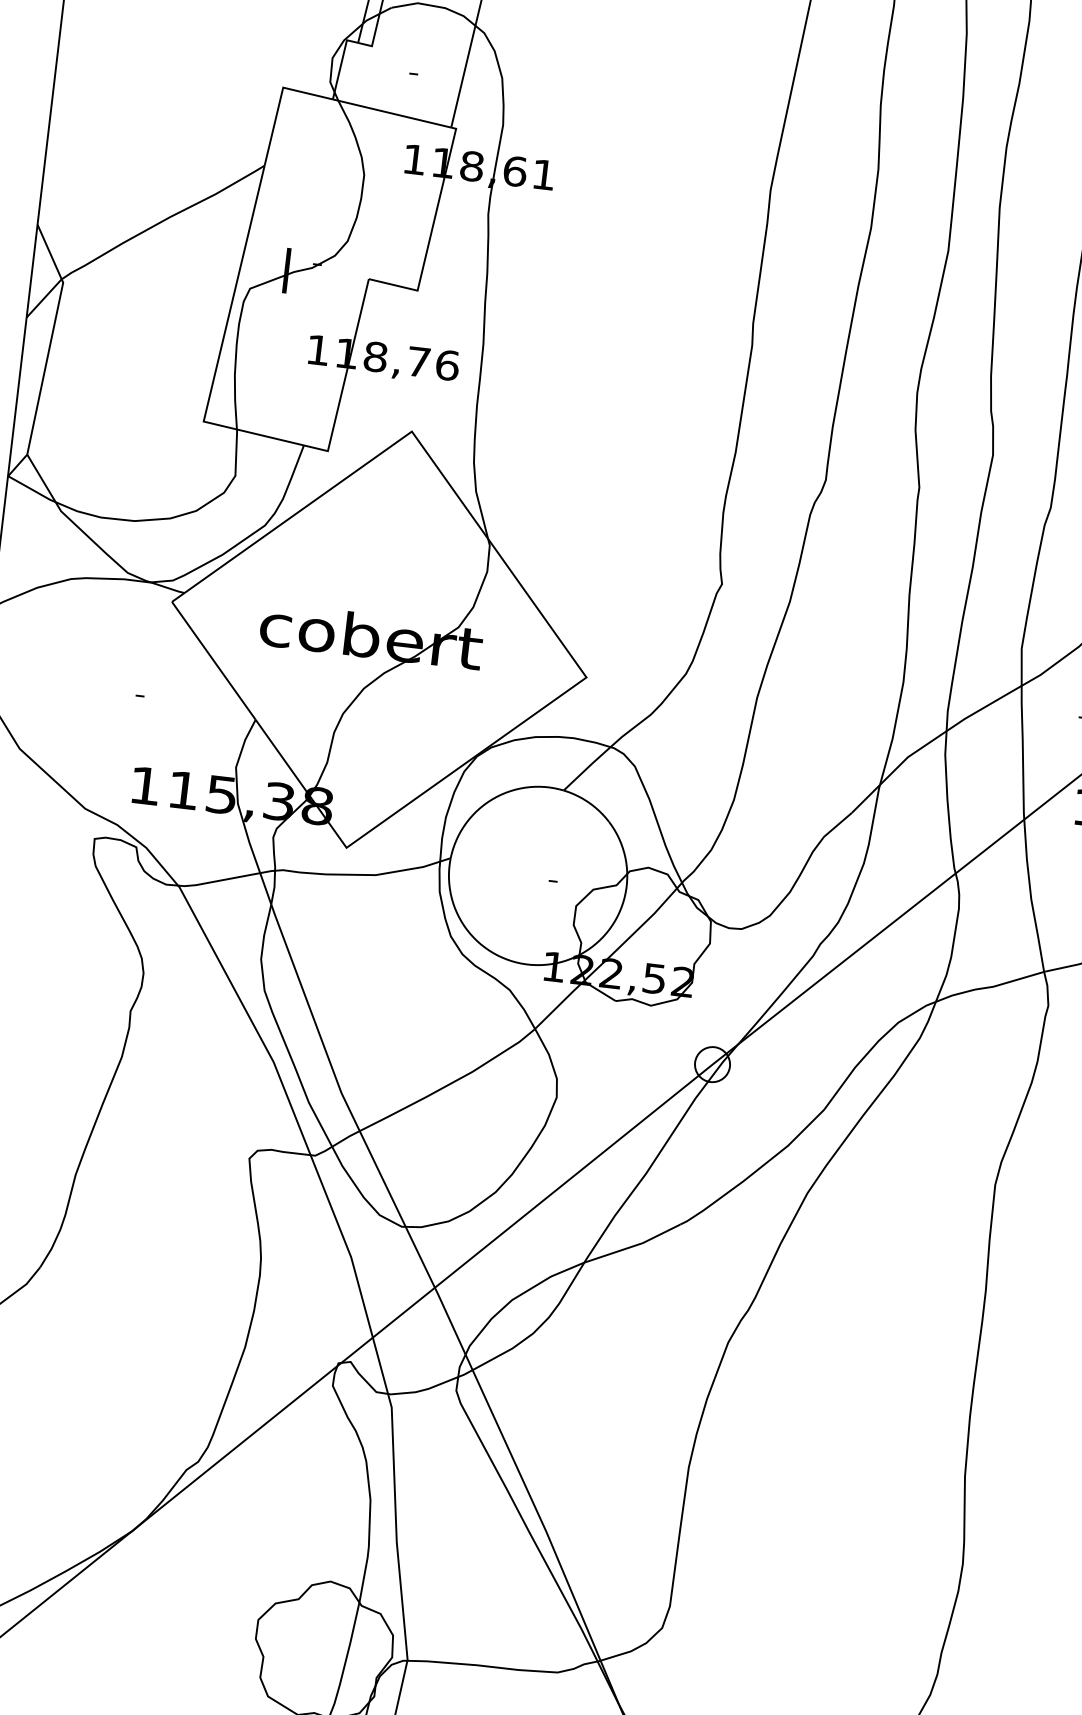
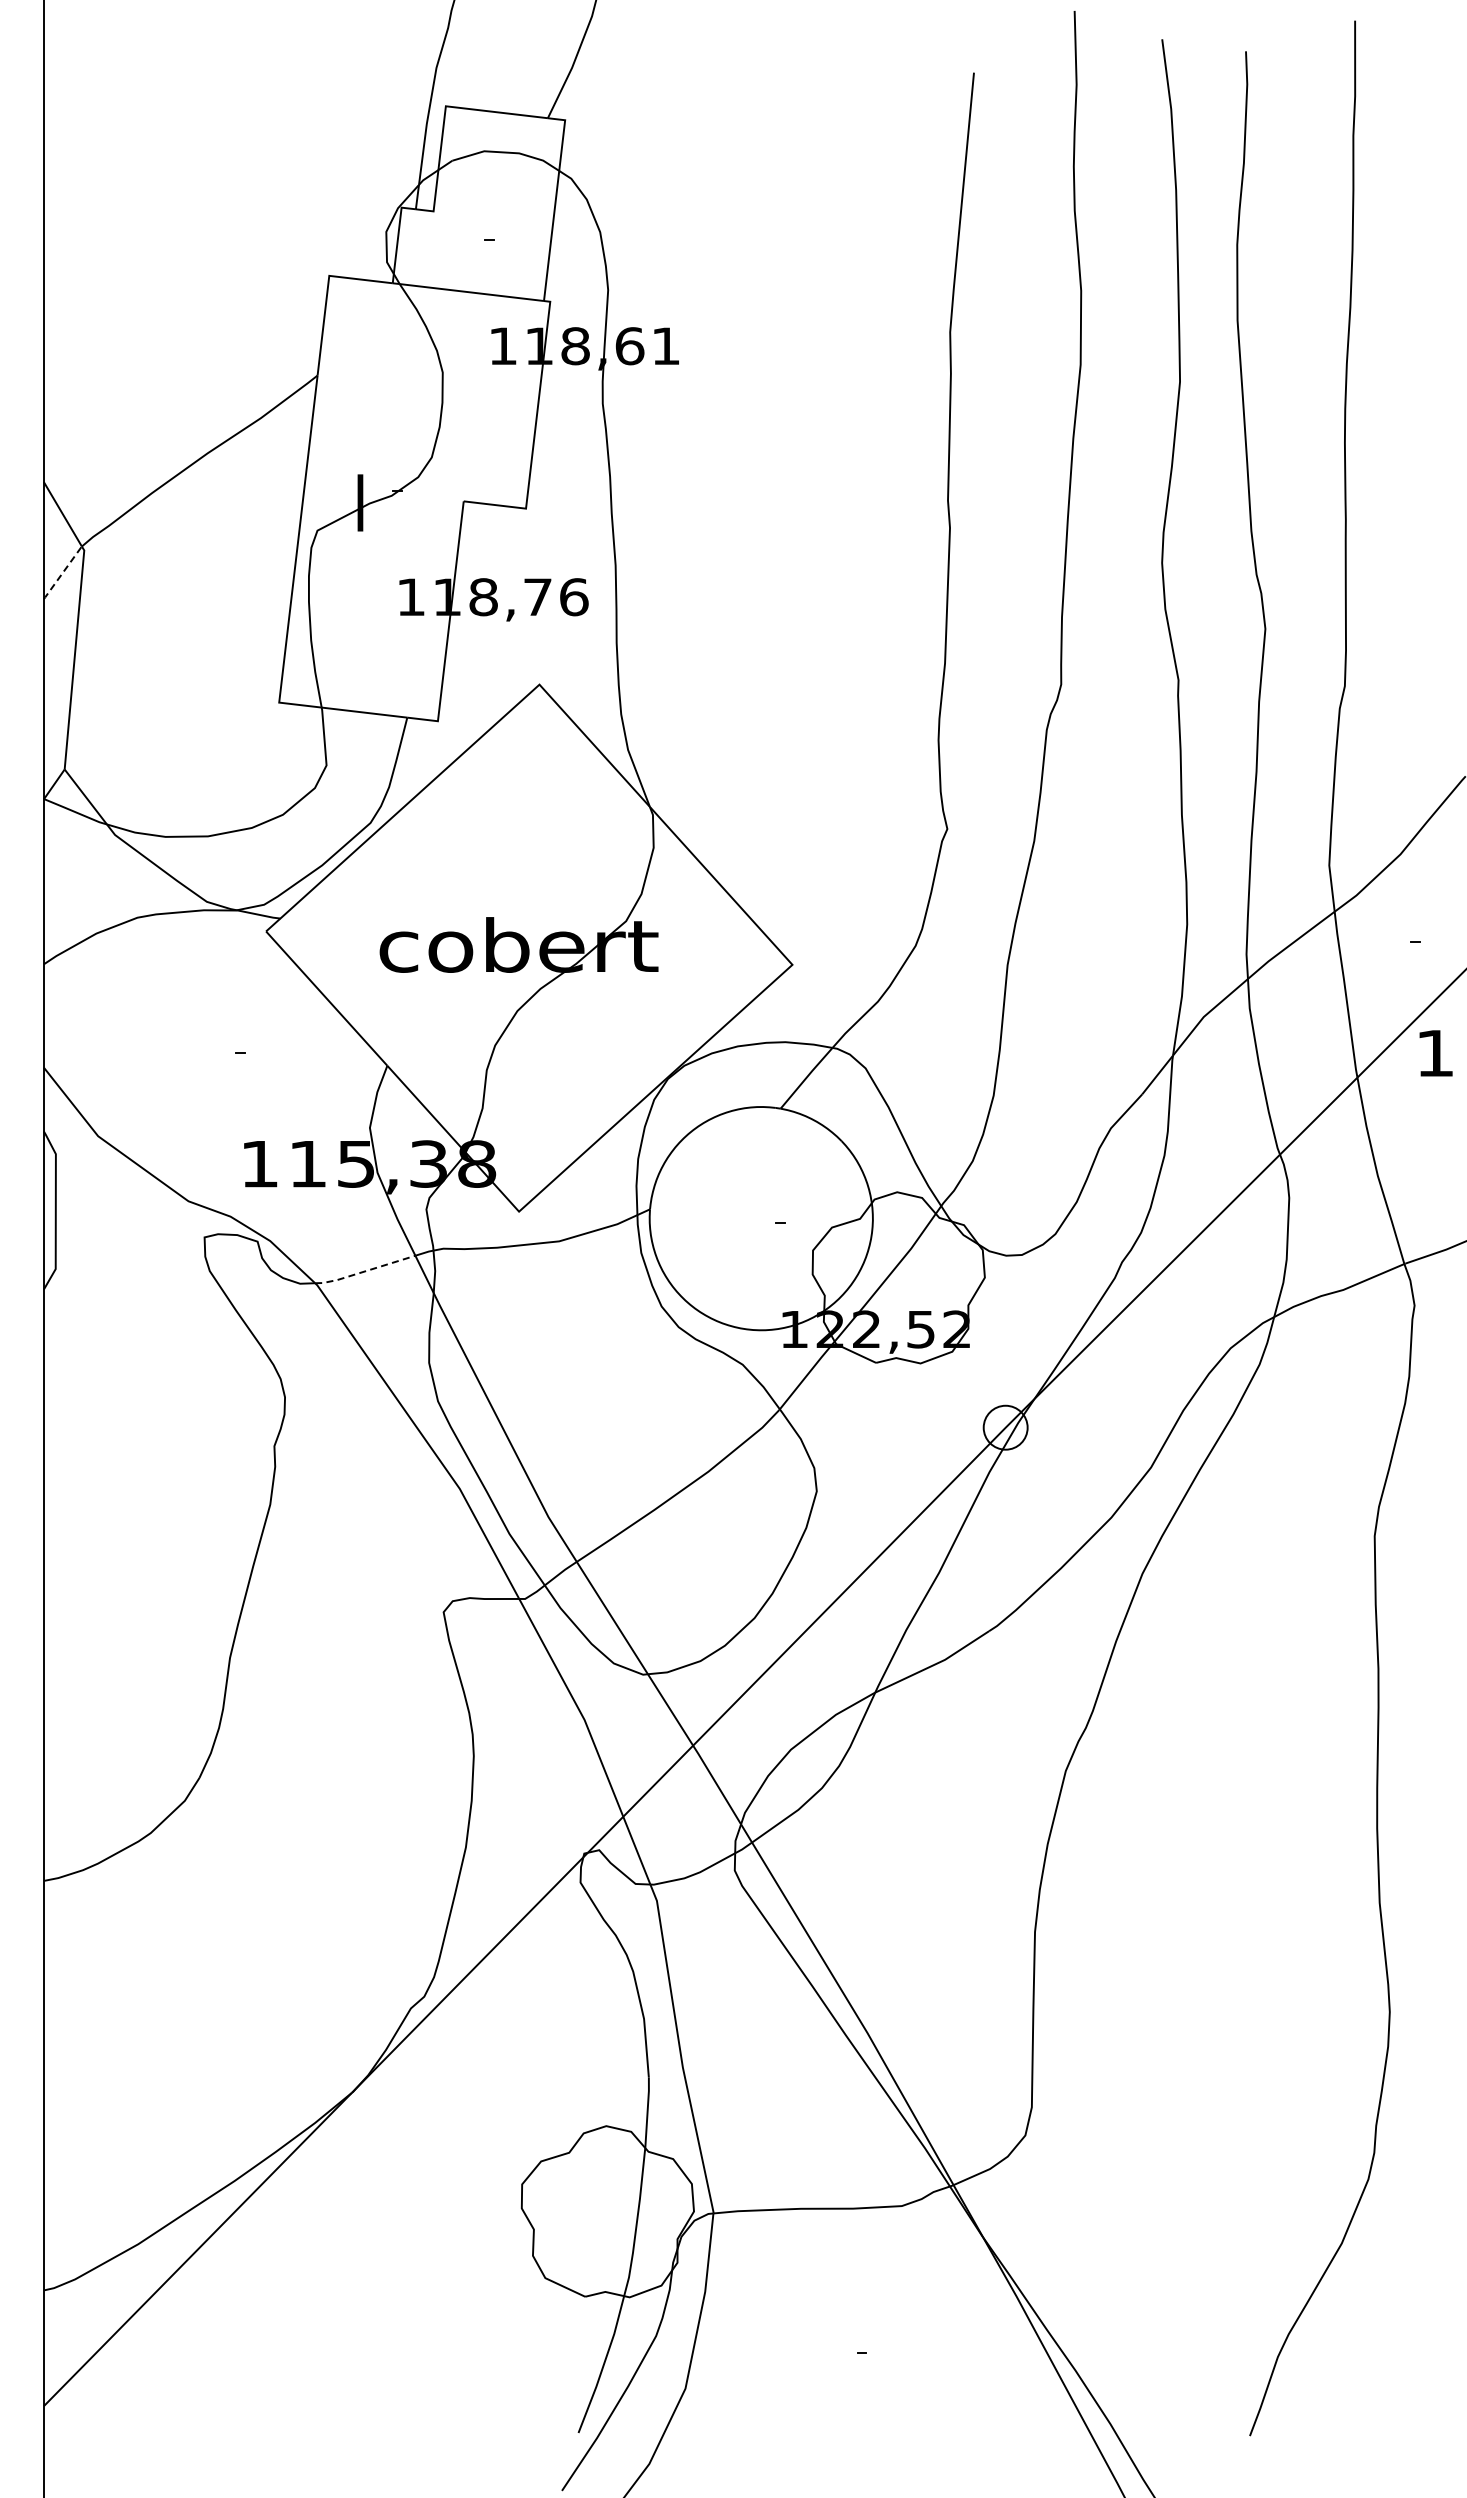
line: (44, 298) -> (63, 572), solid -> dashed
line: (218, 880) -> (364, 1271), solid -> dashed

